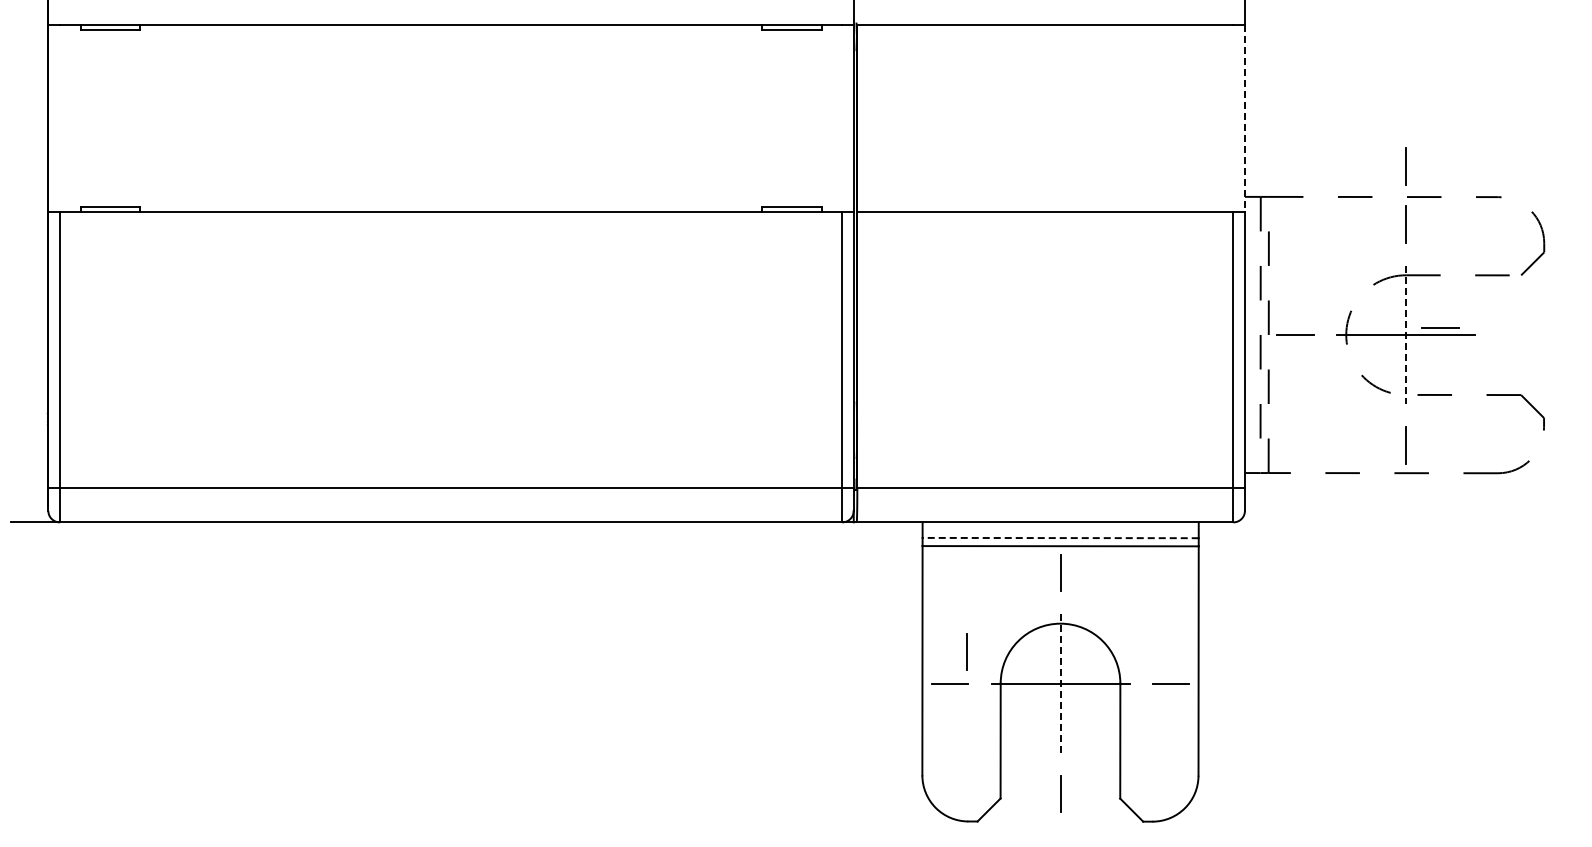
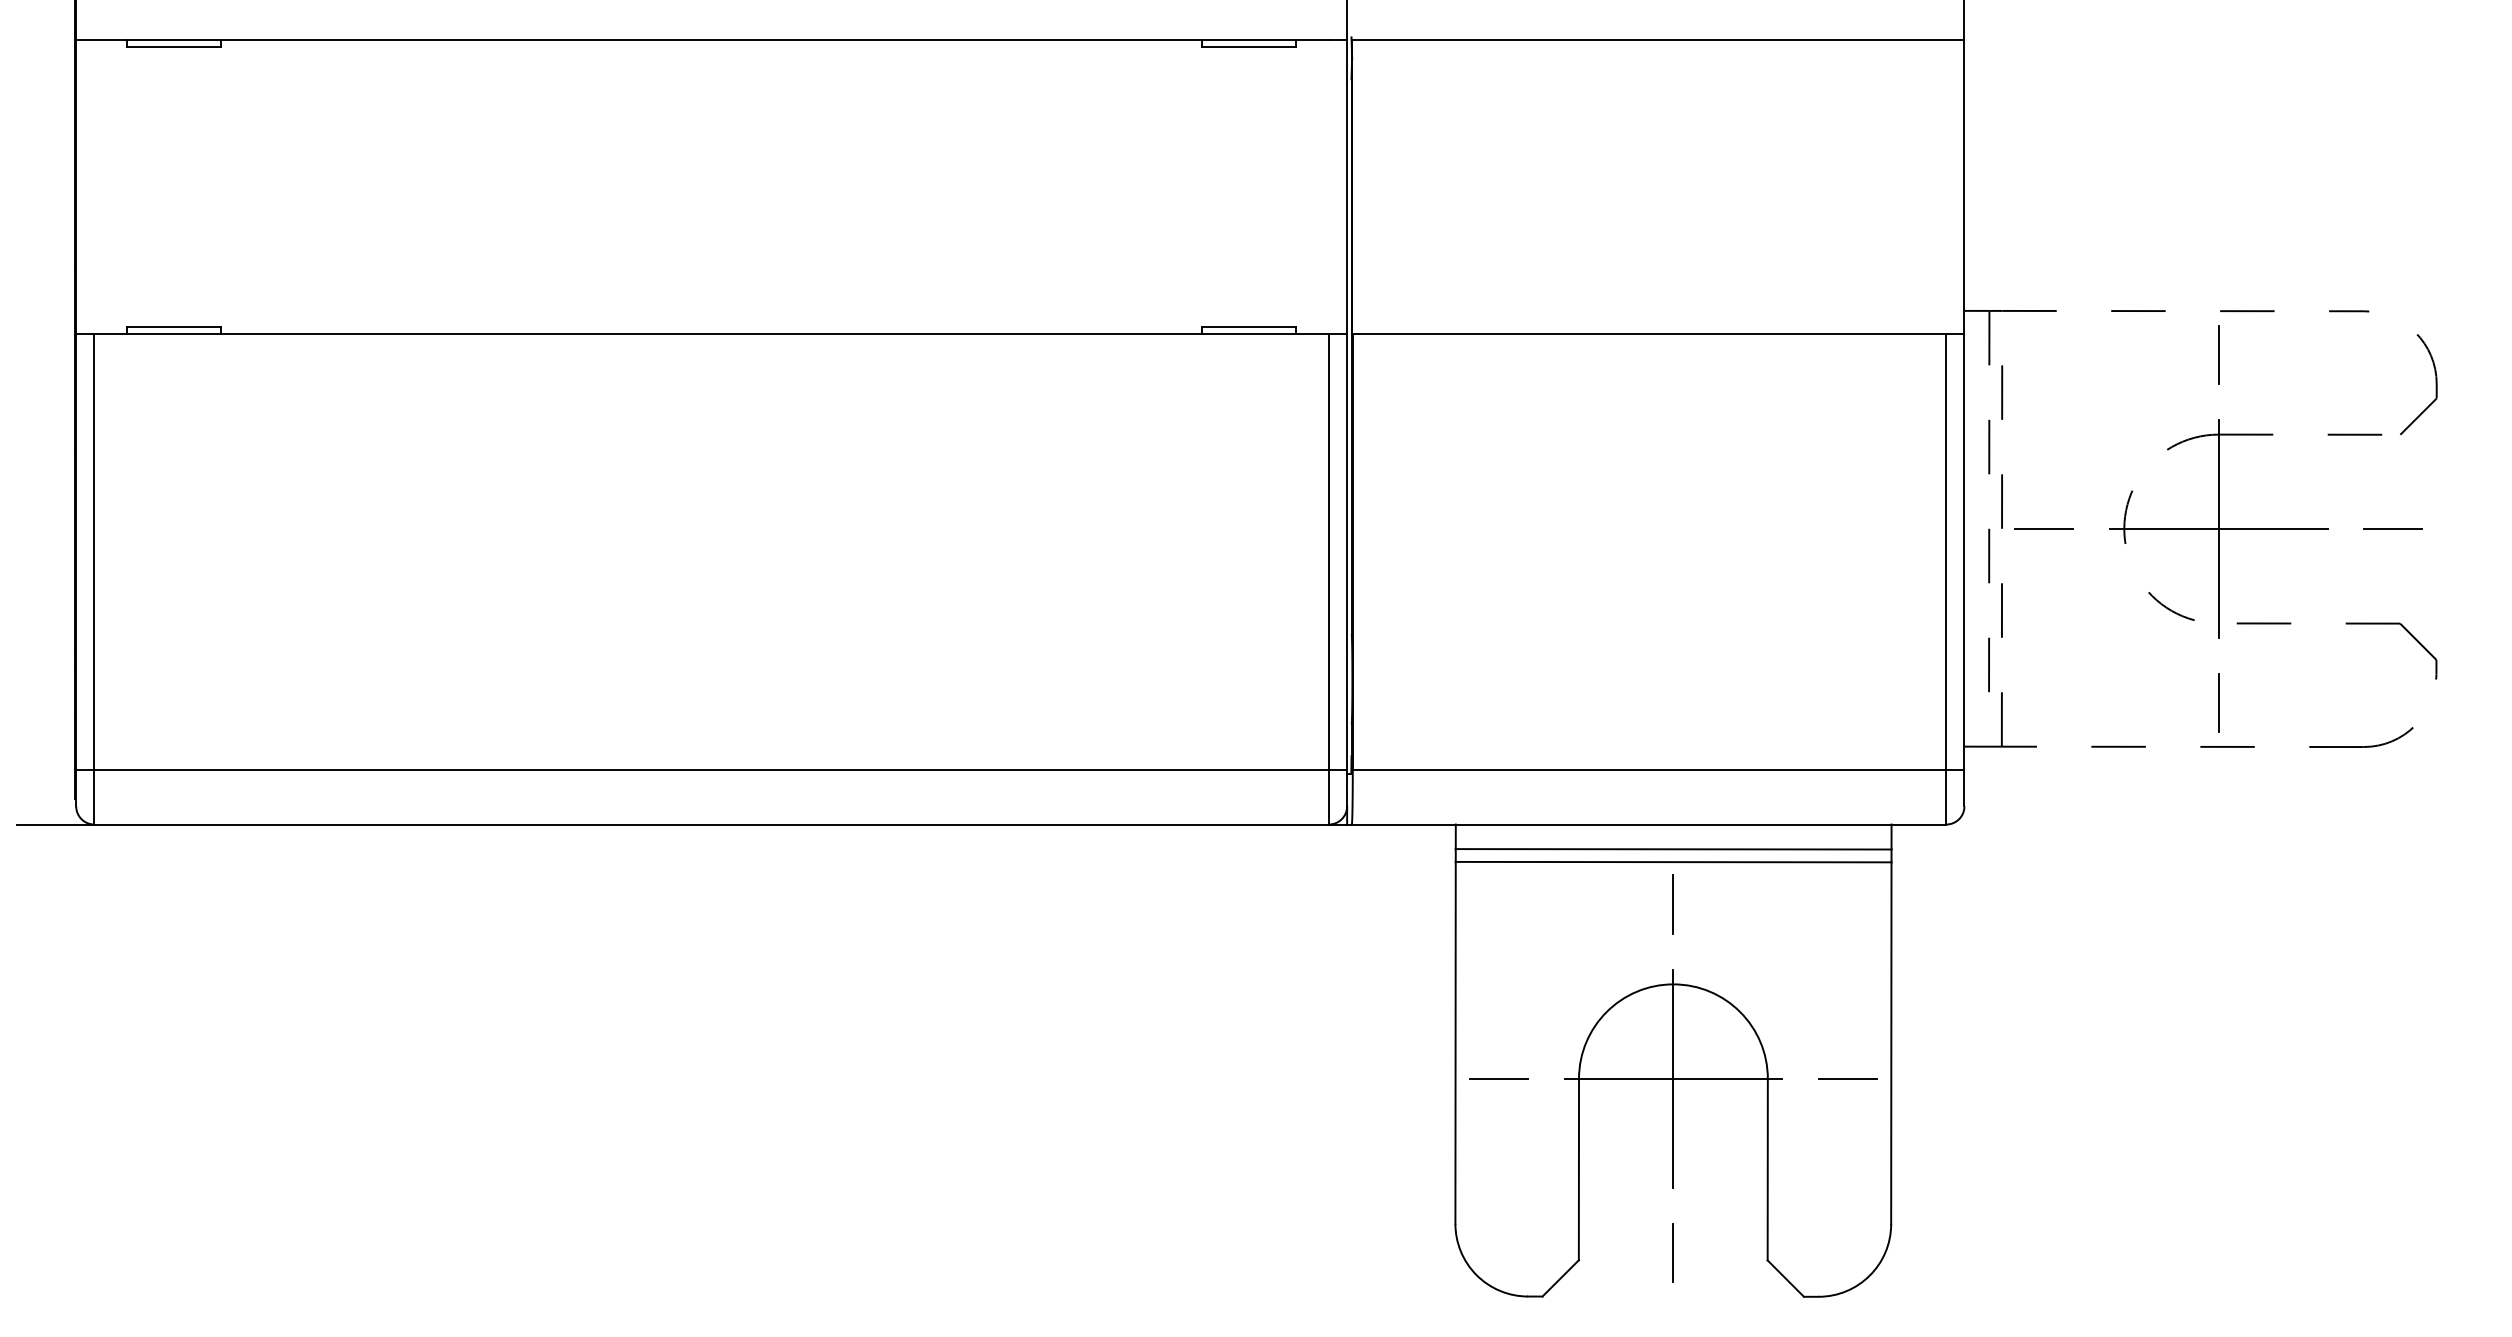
line: (1244, 119) -> (1963, 188), dashed -> solid
line: (1405, 166) -> (2217, 262), removed
line: (1440, 327) -> (2392, 528), moved
line: (1406, 335) -> (2219, 529), dashed -> solid
line: (1060, 538) -> (1673, 849), dashed -> solid
line: (966, 651) -> (1525, 1028), removed
line: (1060, 684) -> (1673, 1080), dashed -> solid

